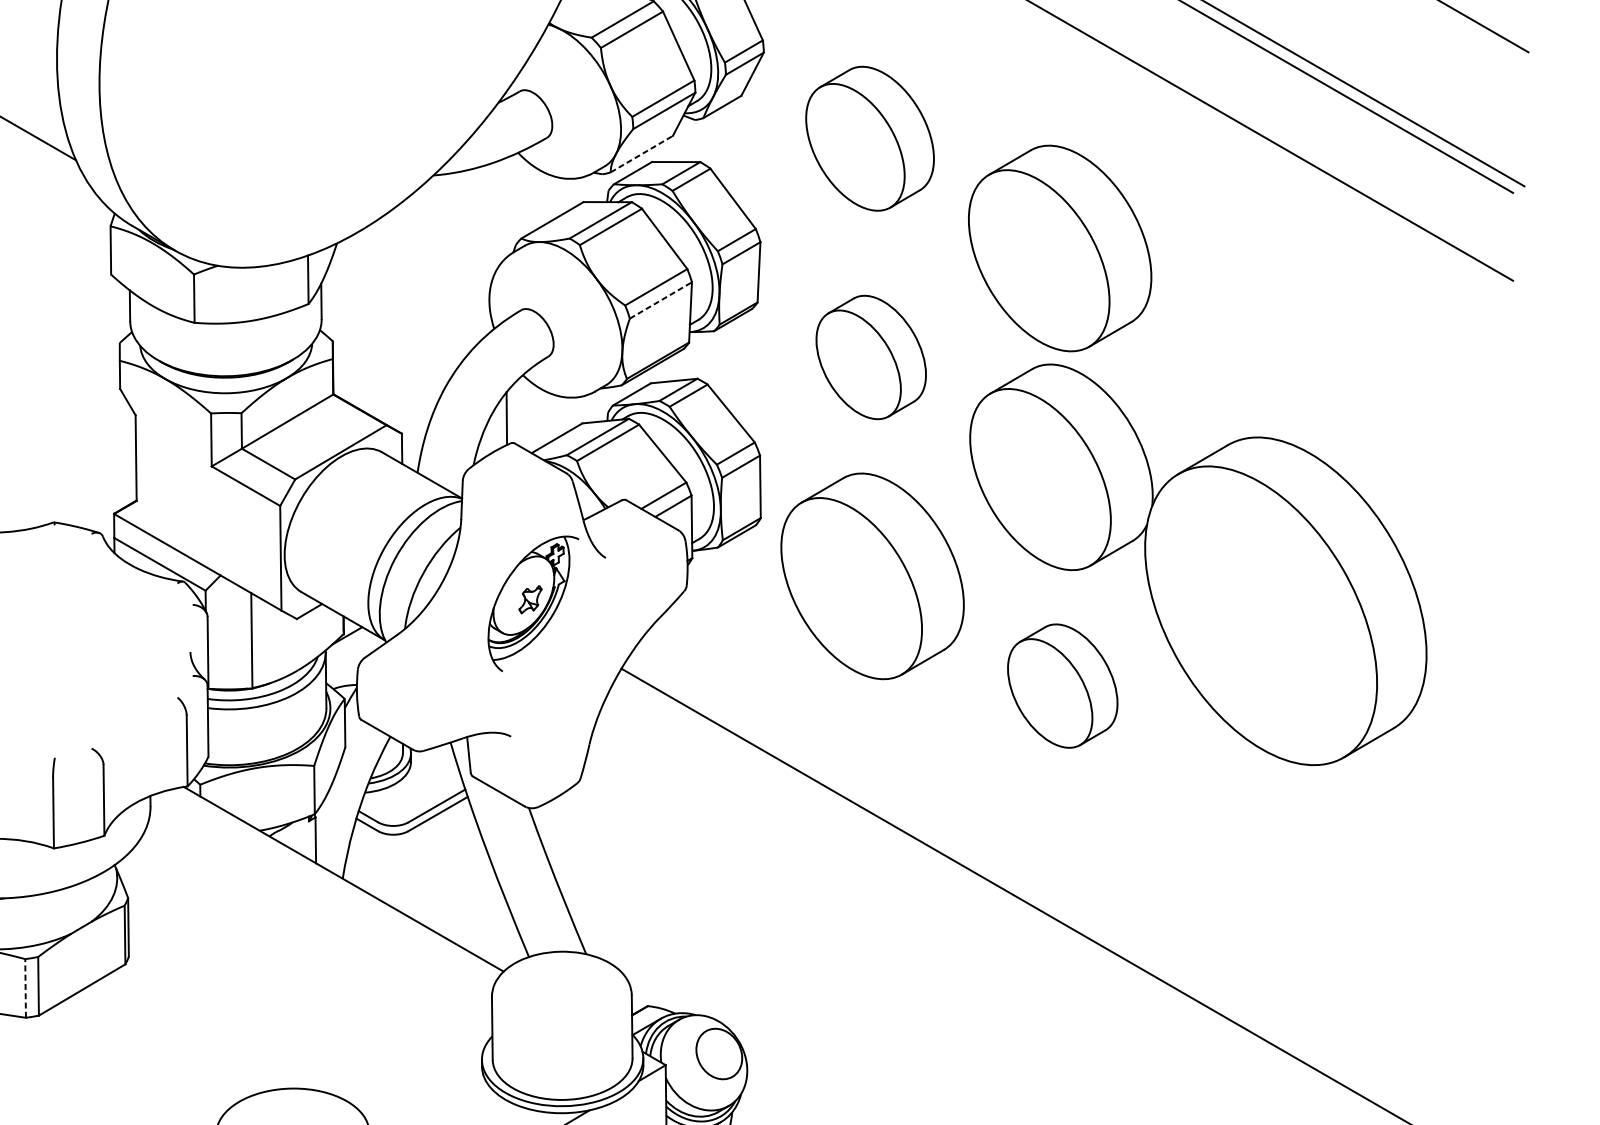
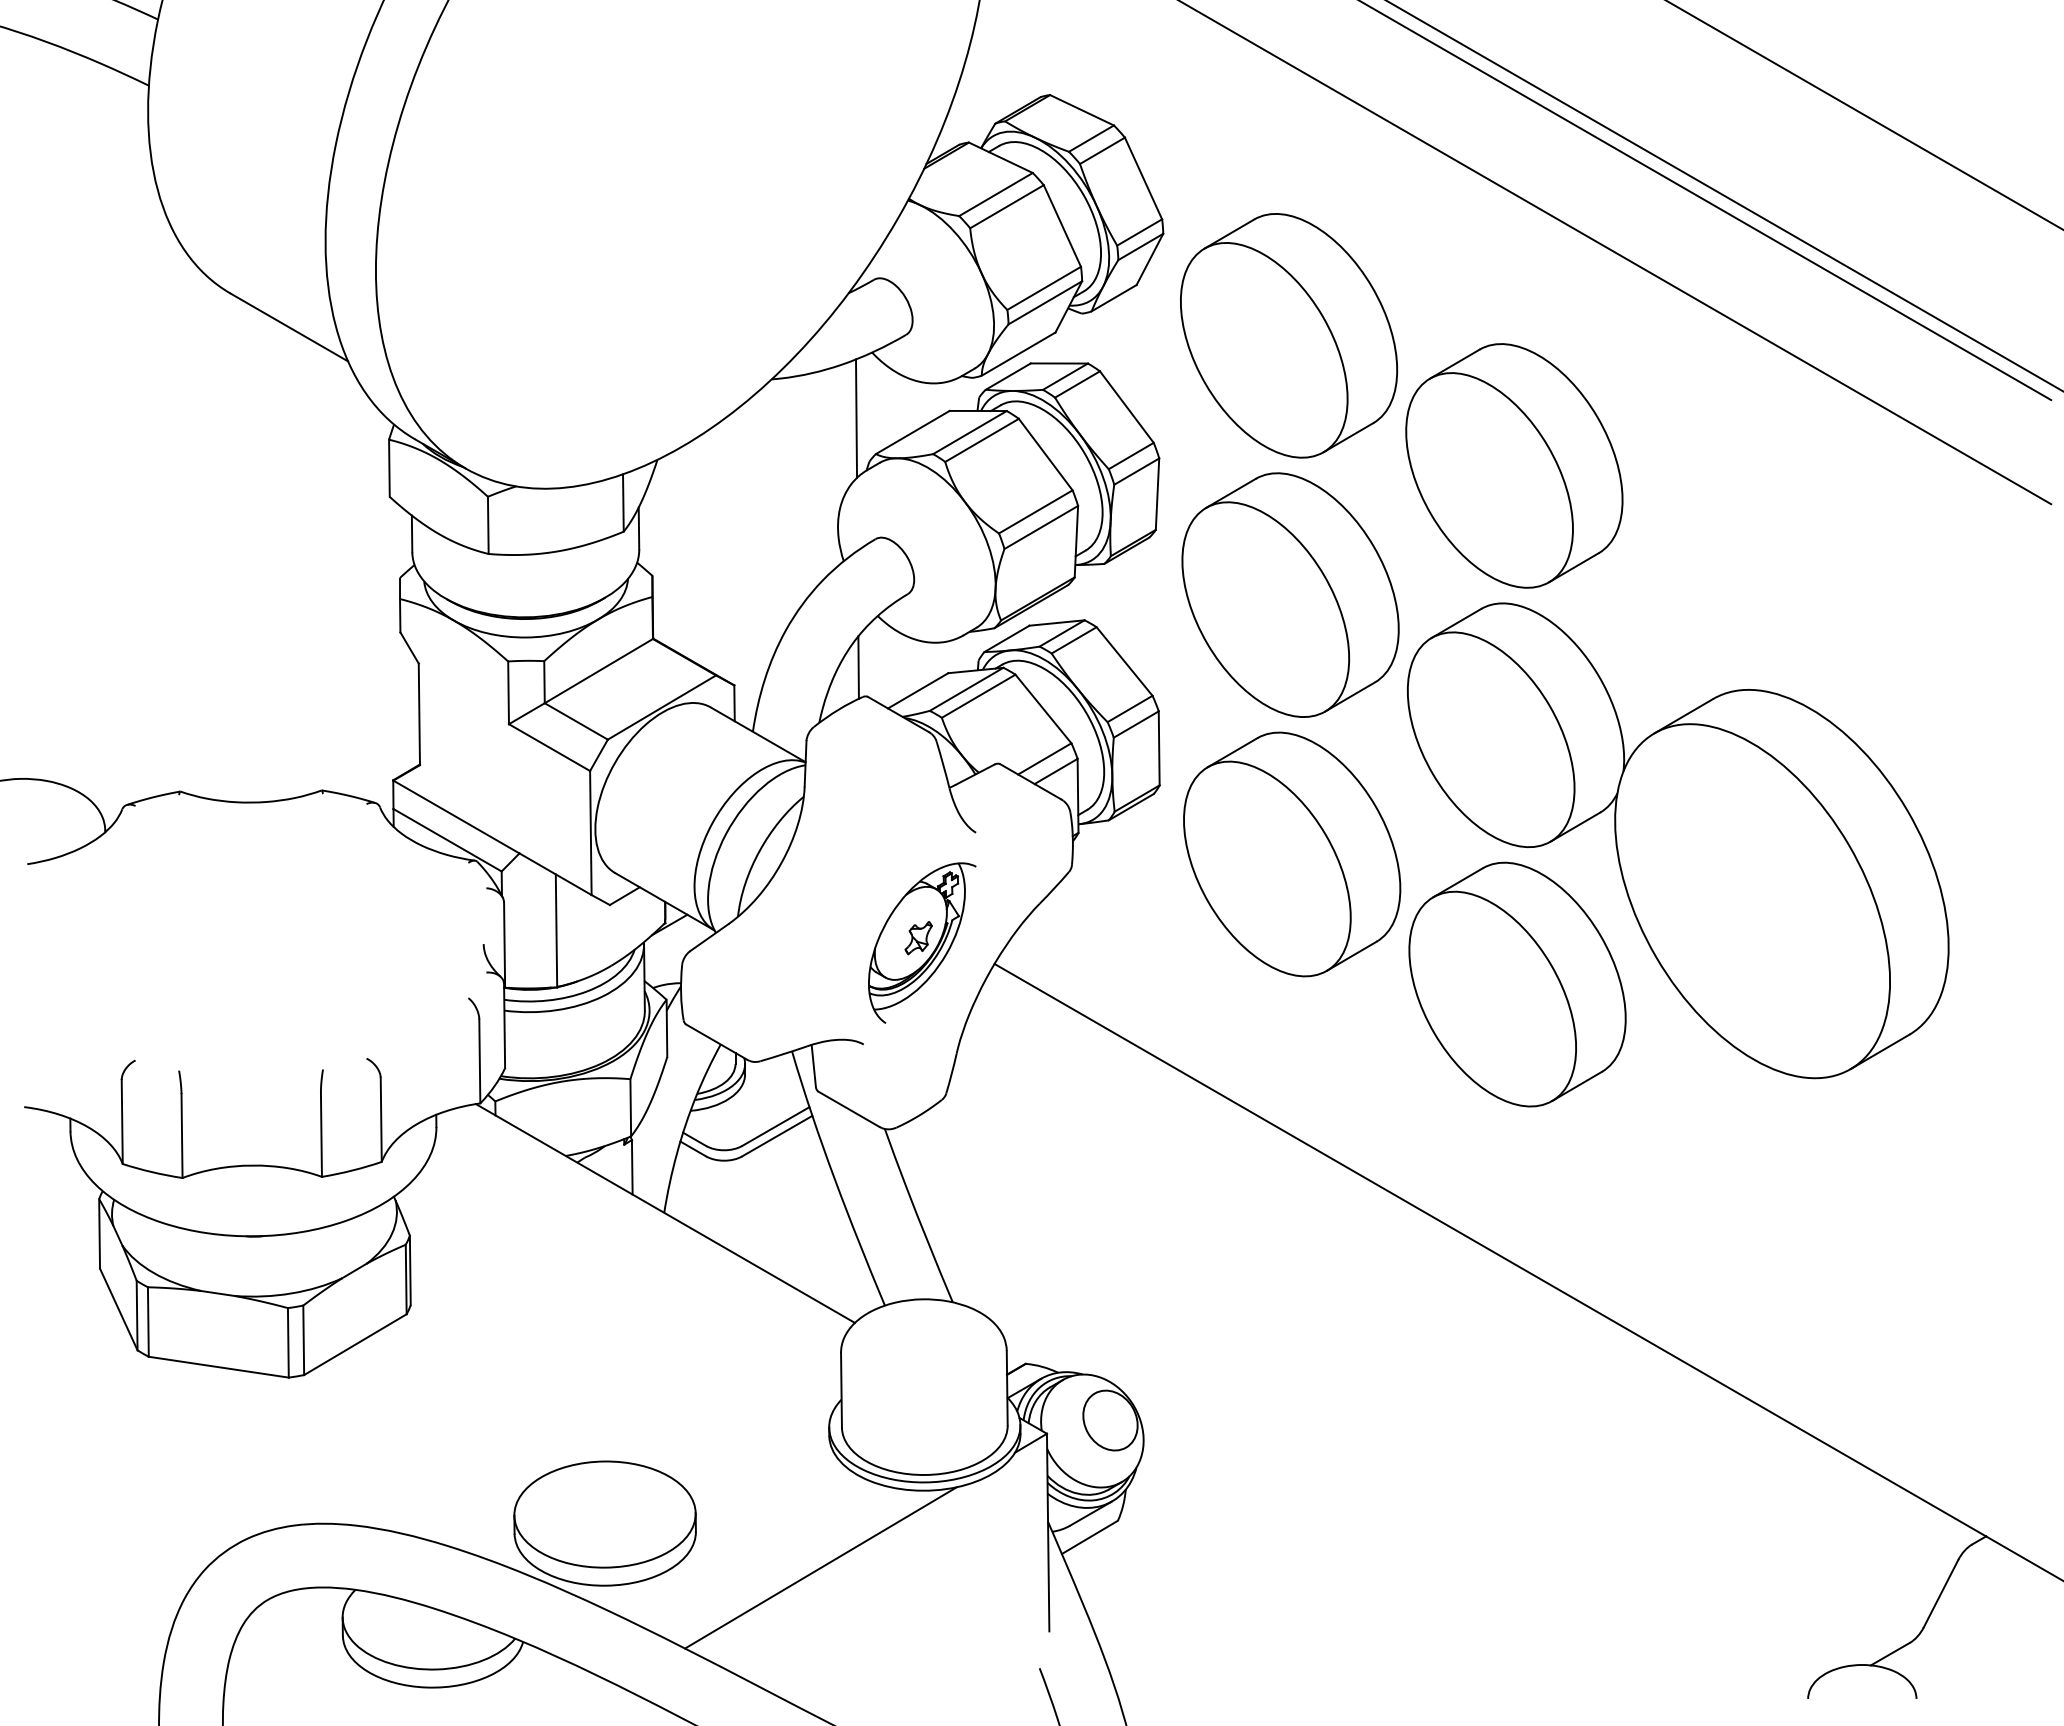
part: (870, 138) -> (1289, 335), size x1.43
line: (641, 154) -> (1018, 354), dashed -> solid
line: (504, 208) -> (856, 418), added
line: (661, 300) -> (1041, 527), dashed -> solid
part: (871, 356) -> (1290, 594), size x1.67
part: (533, 603) -> (922, 942), moved
part: (1062, 686) -> (1517, 984), size x1.67
line: (25, 988) -> (288, 1342), dashed -> solid

